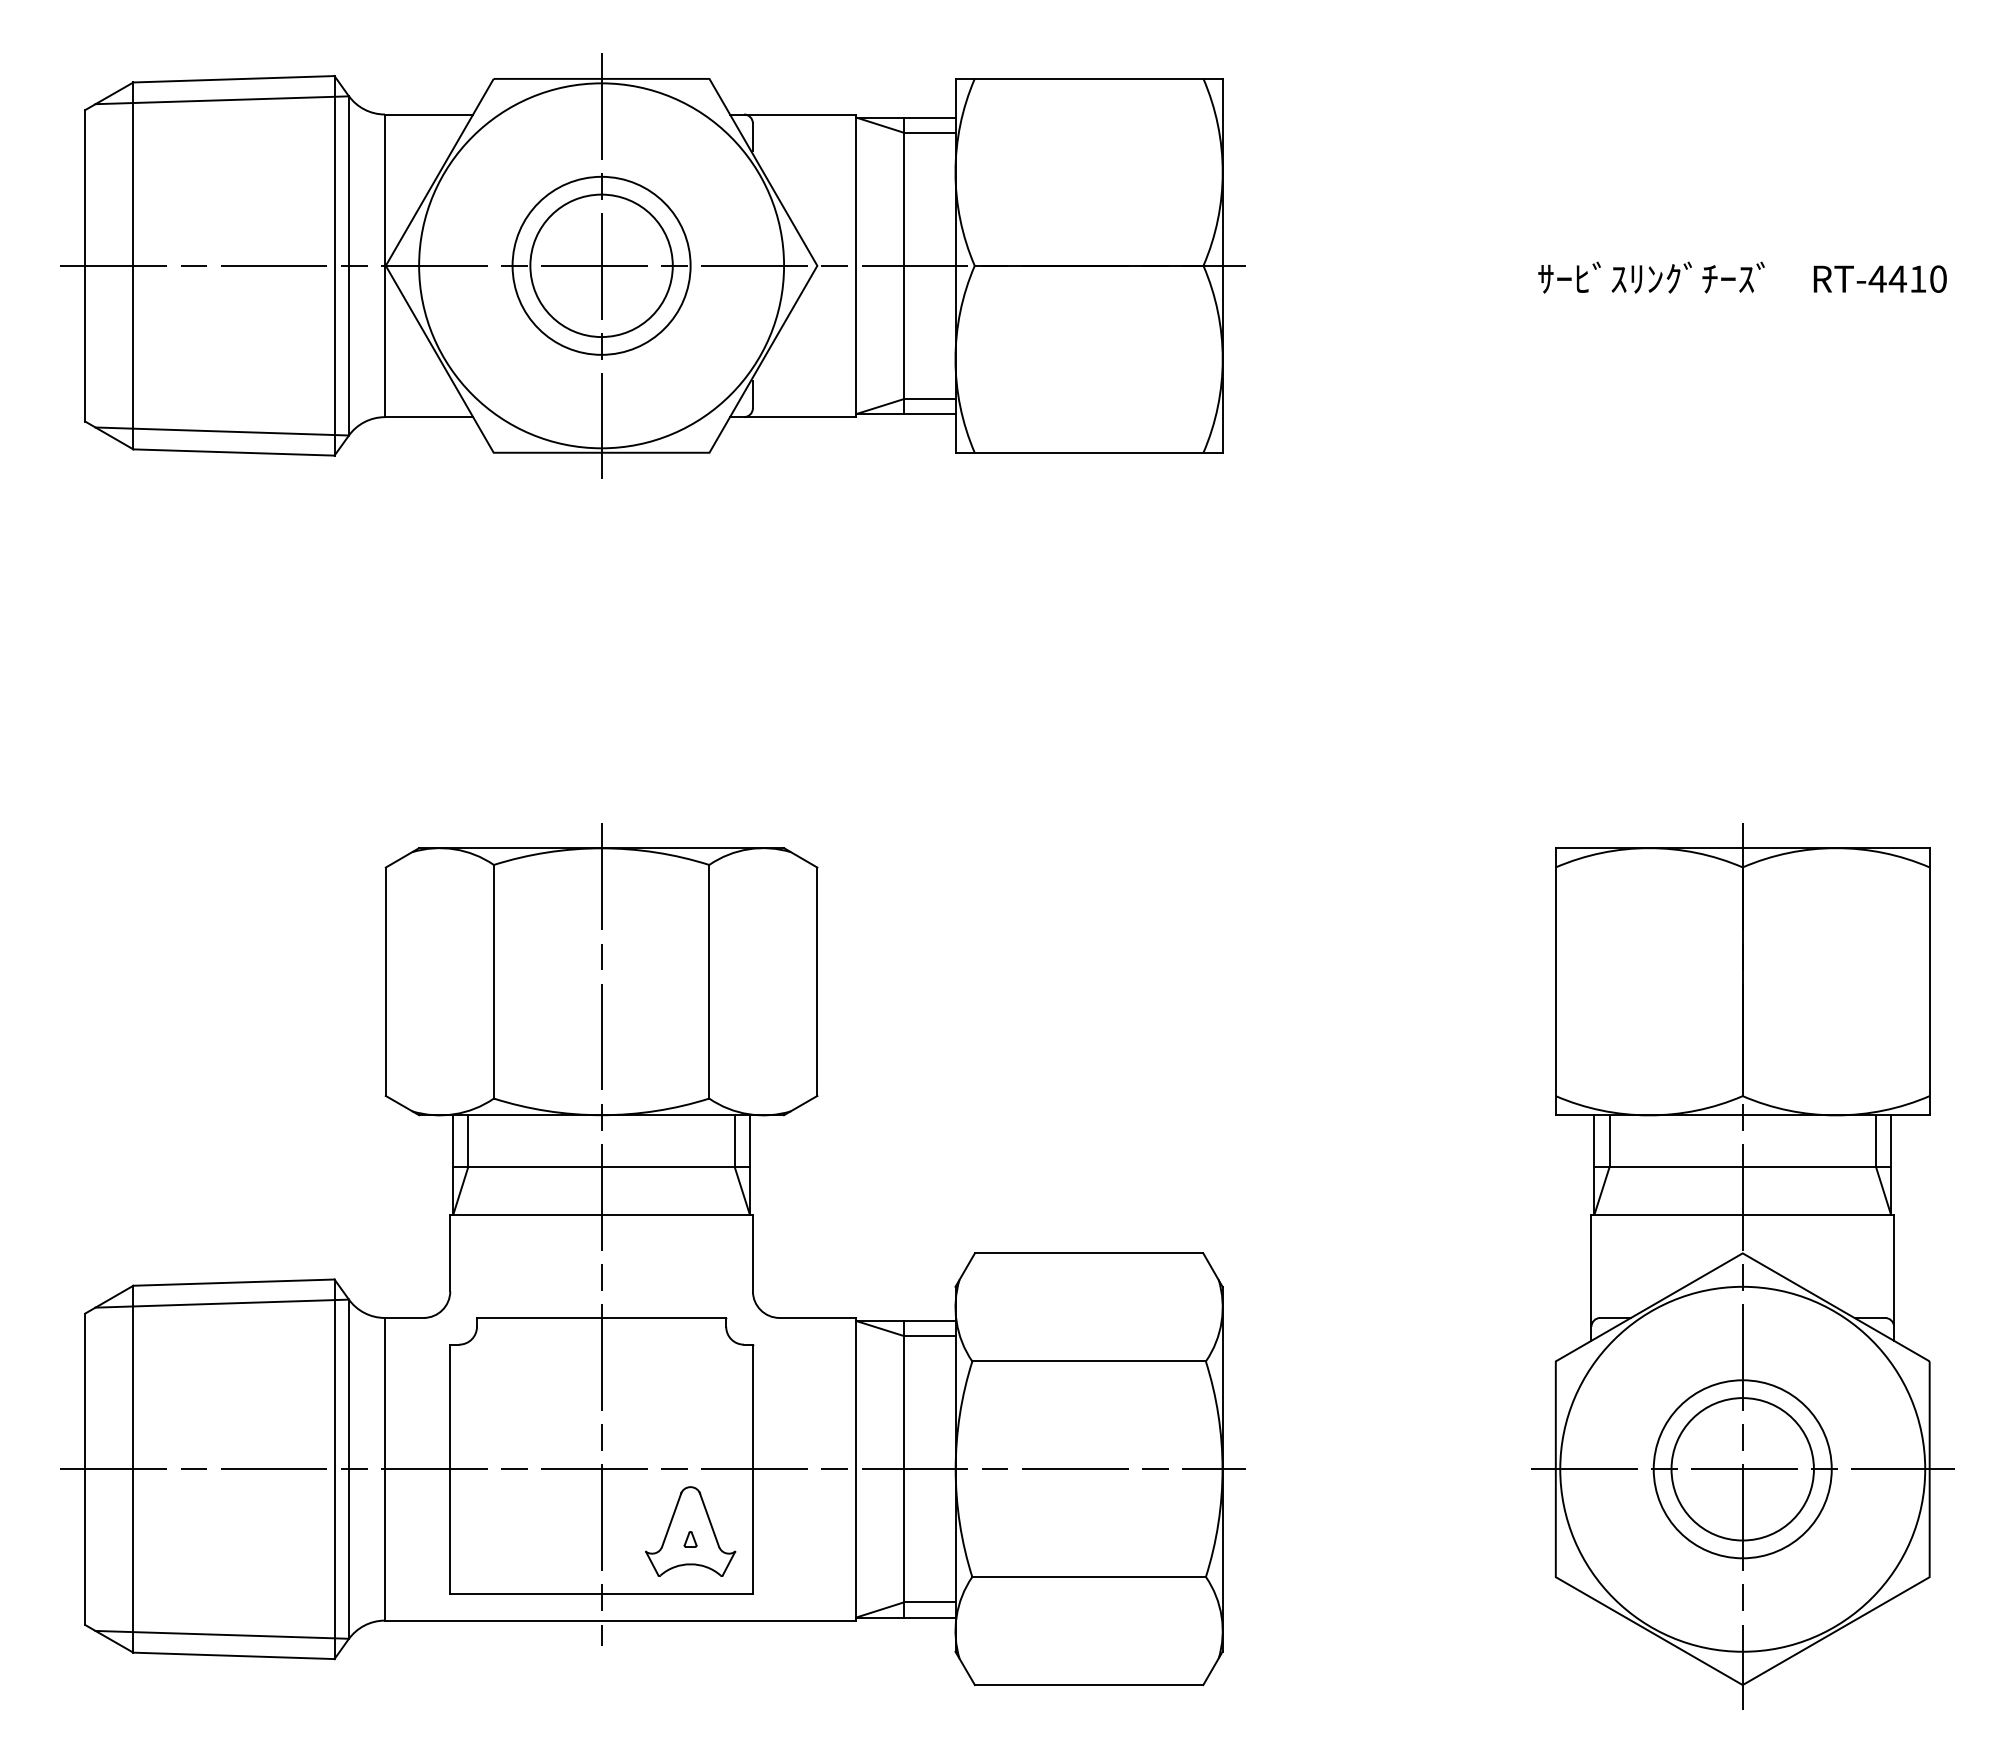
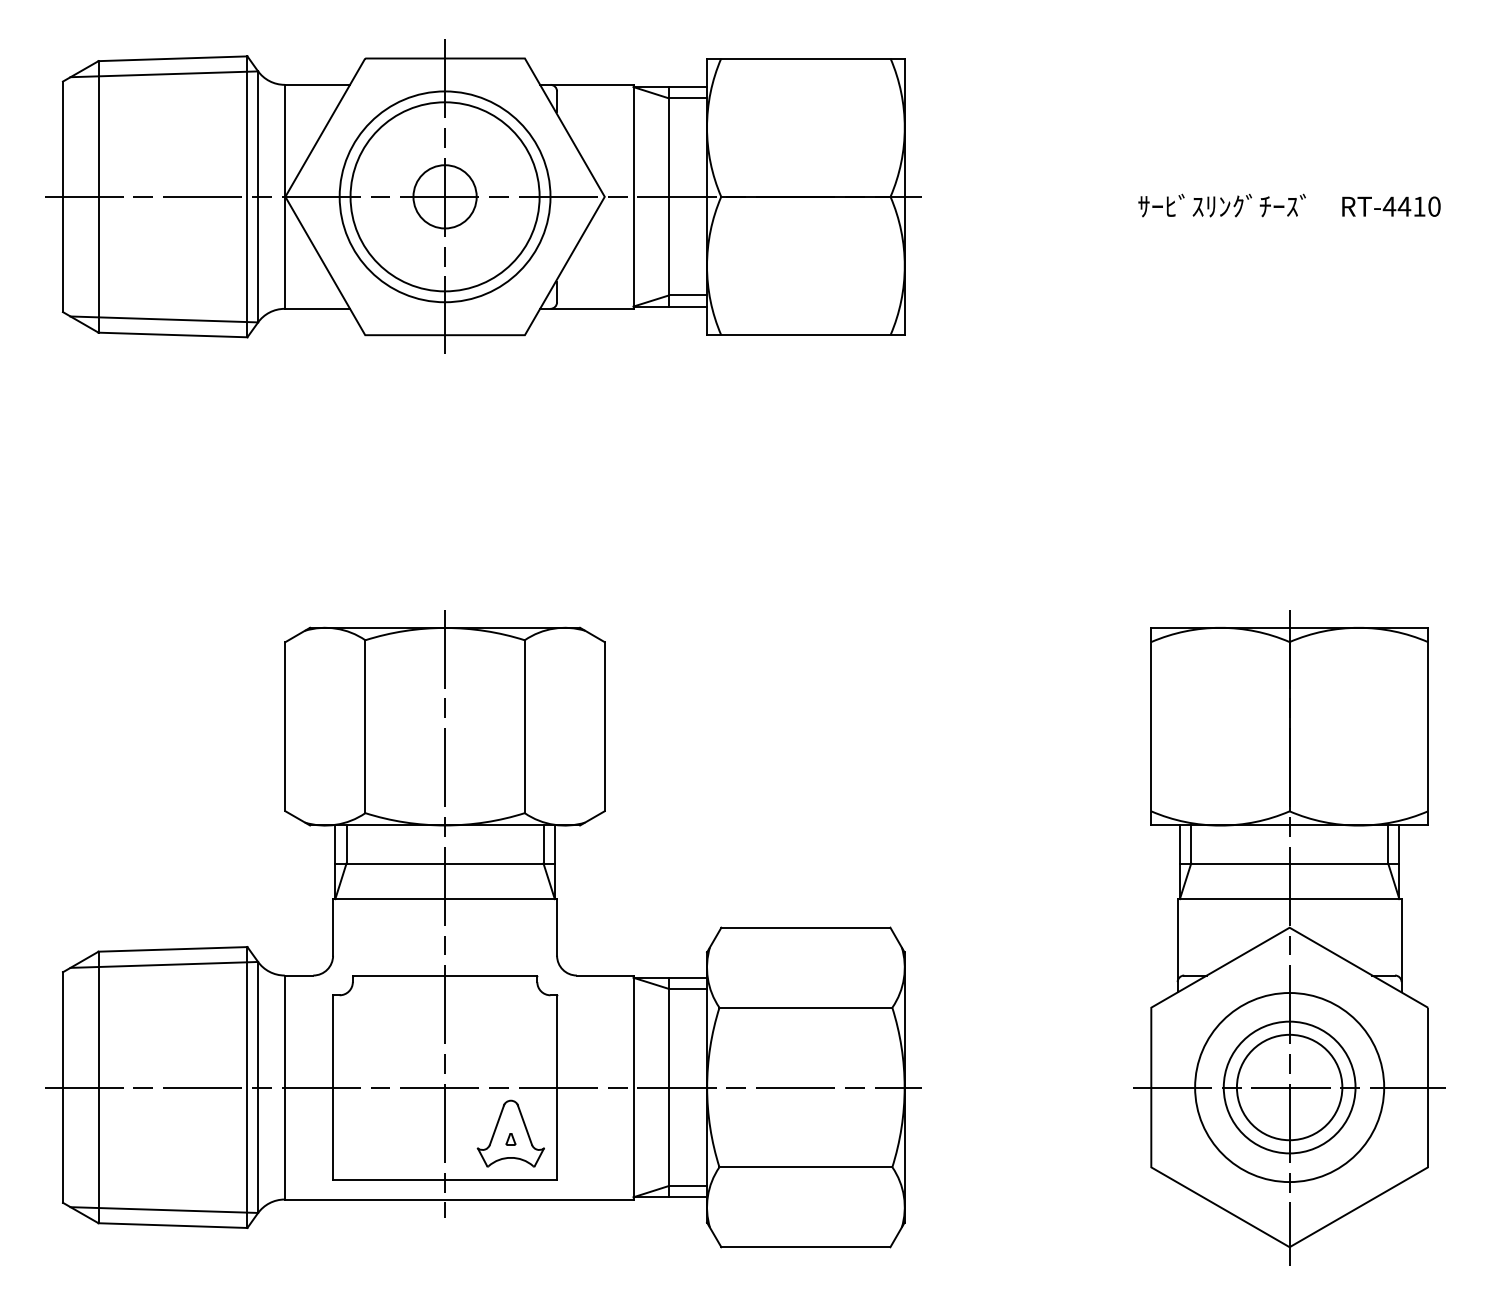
circle: (601, 265) -> (445, 196), size x0.6
circle: (601, 265) -> (445, 196), size x0.7
circle: (601, 265) -> (445, 196), size x1.6
circle: (1742, 1468) -> (1289, 1086), size x0.7

